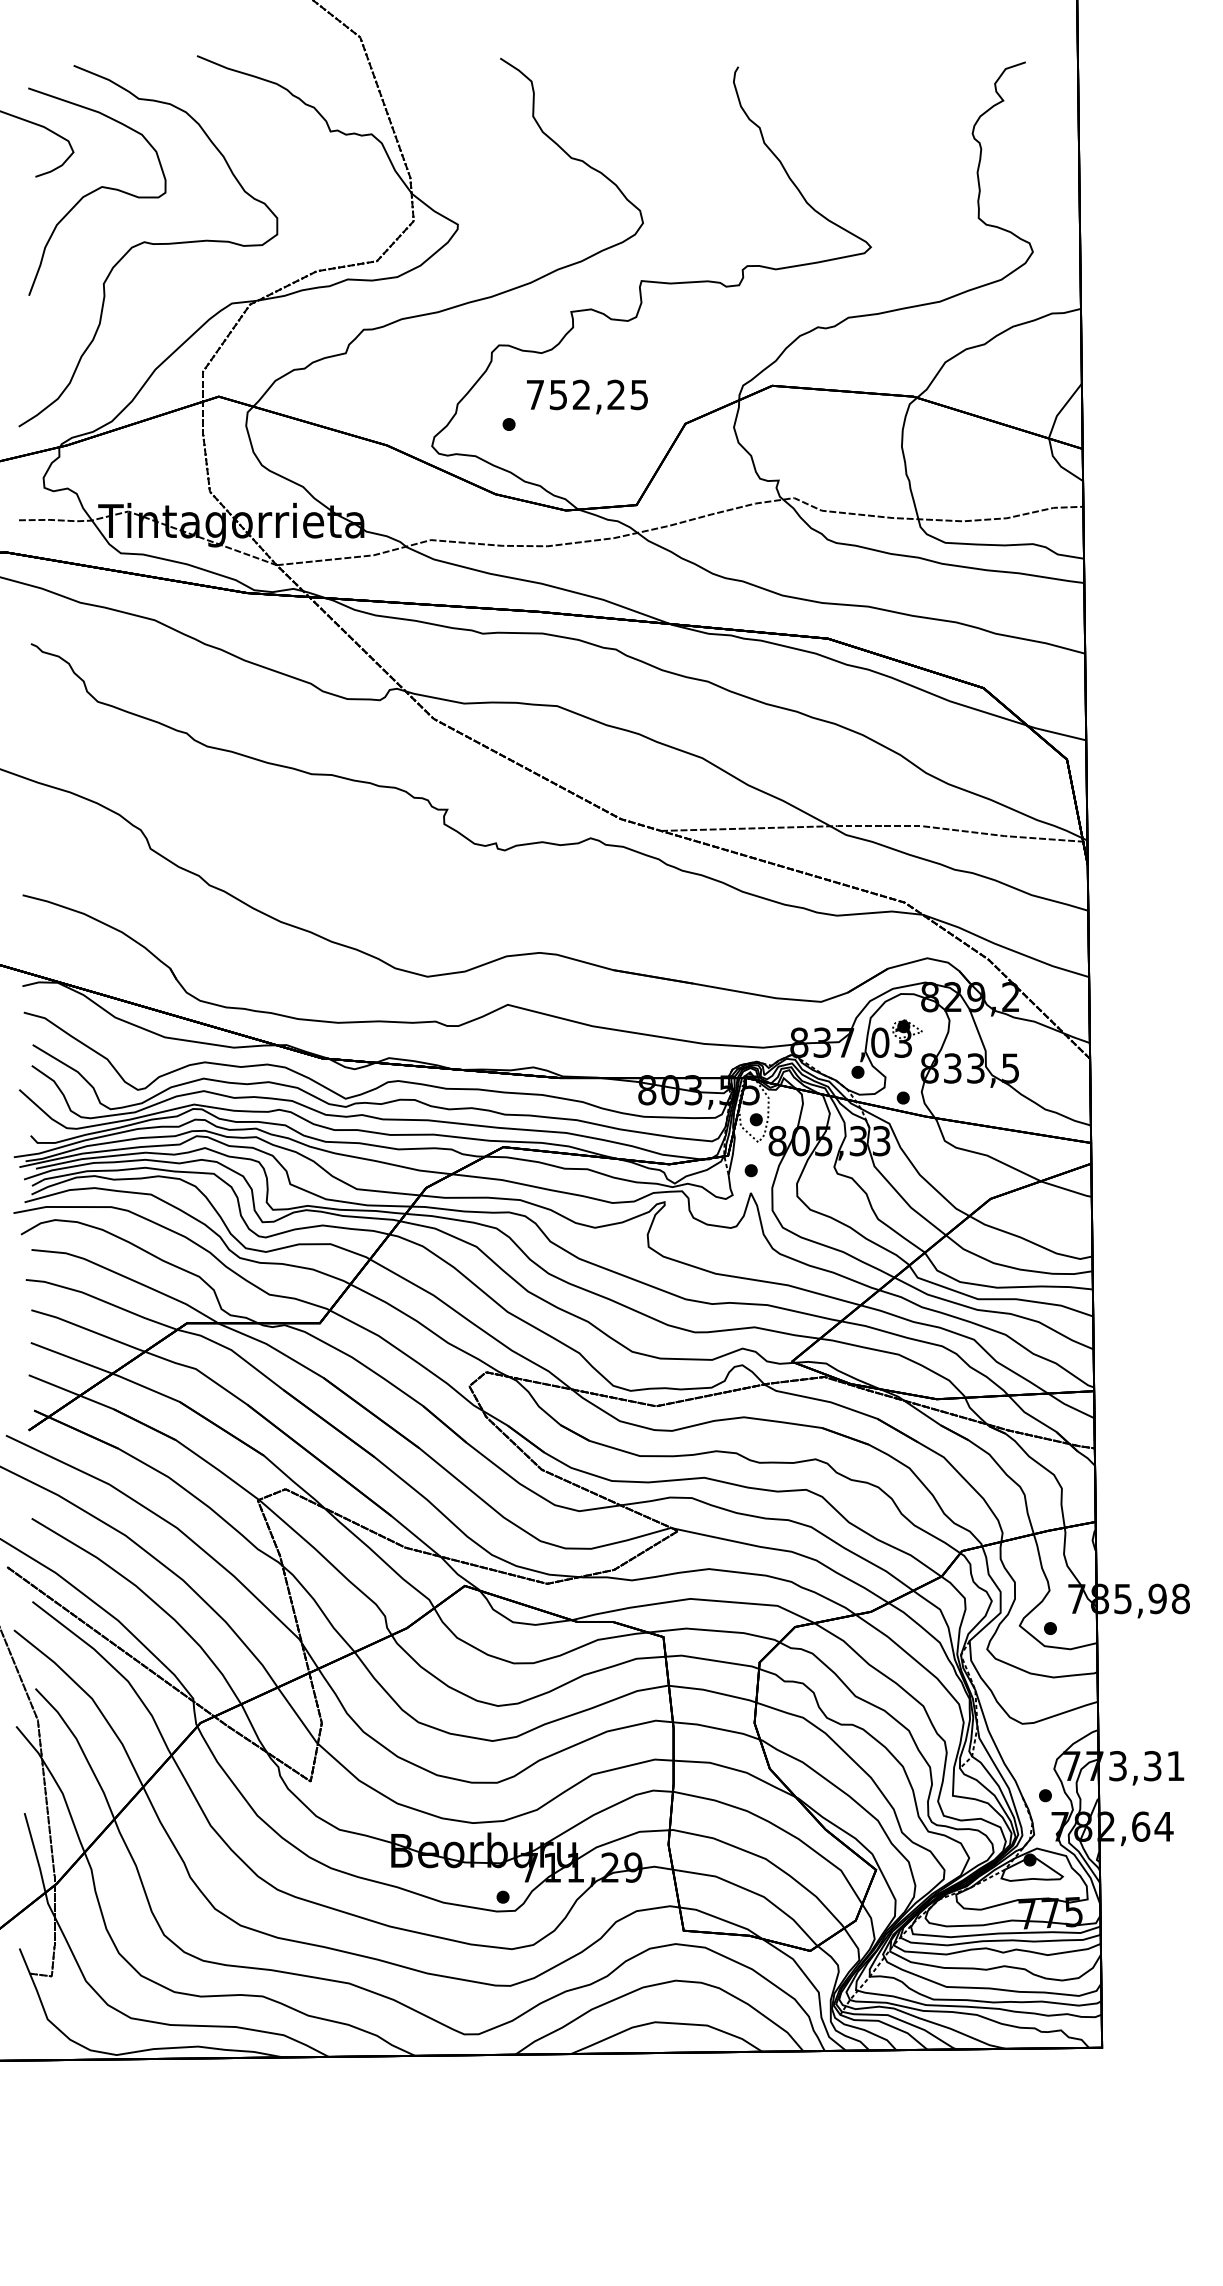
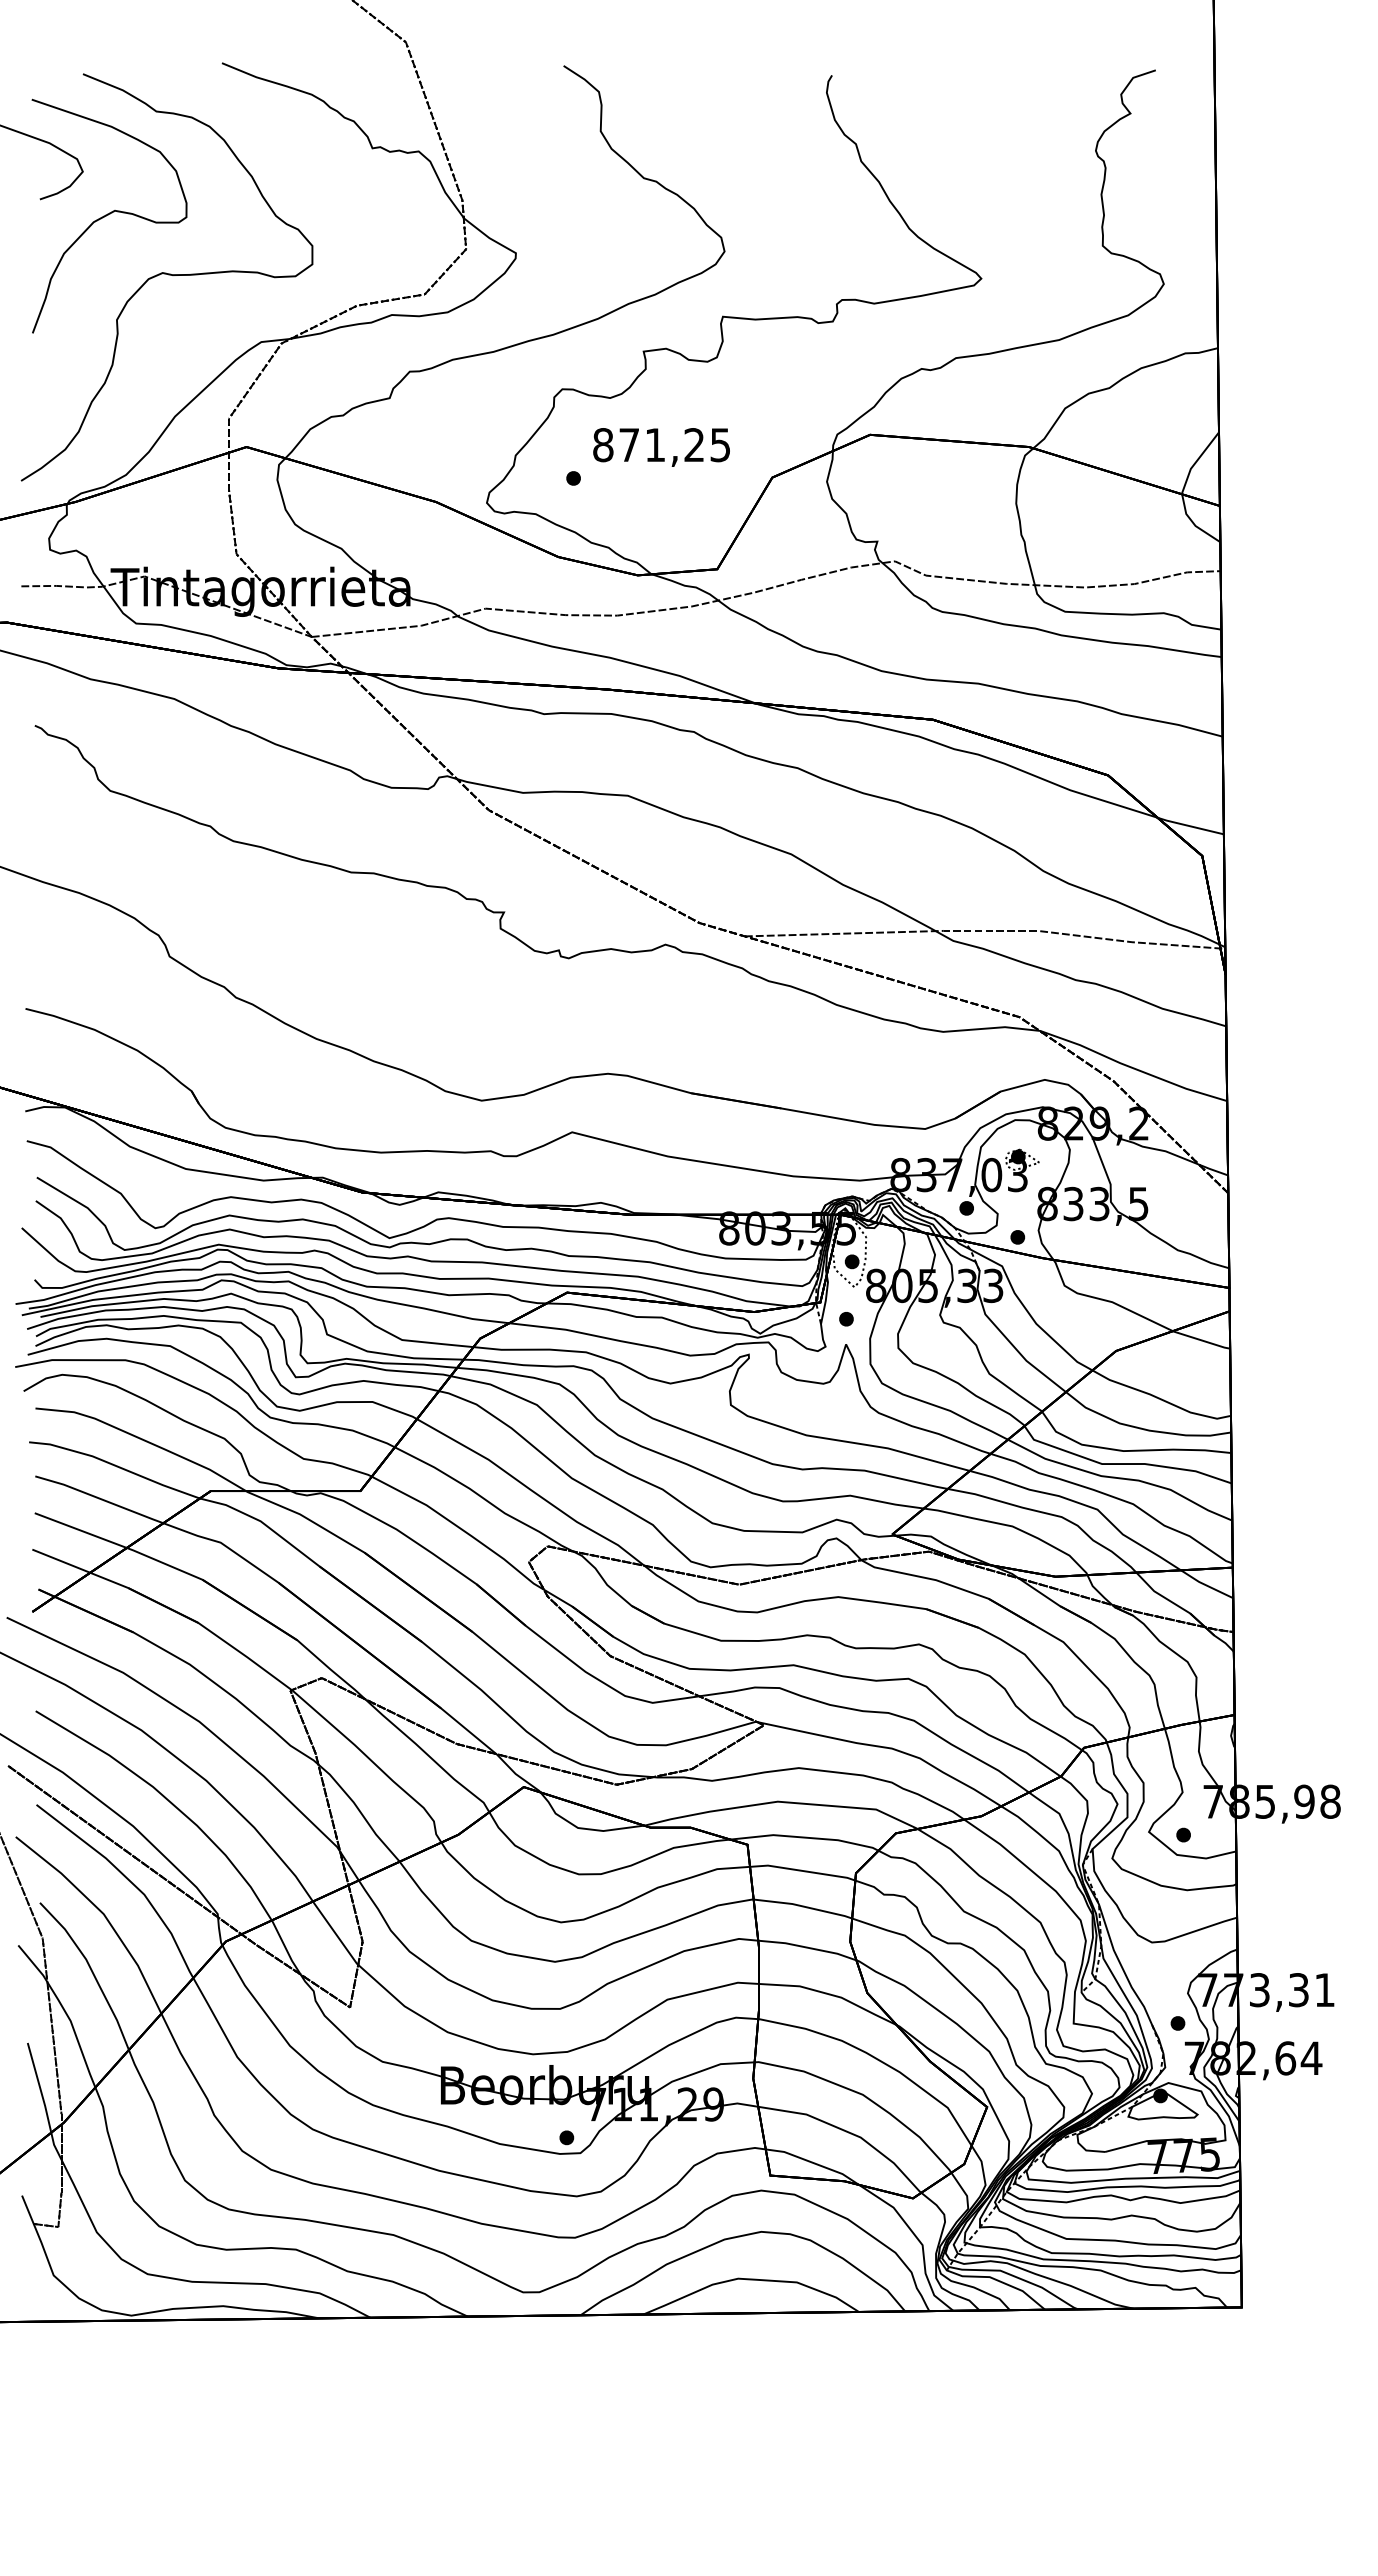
text: (557, 395) -> (628, 445), 752,25 -> 871,25

